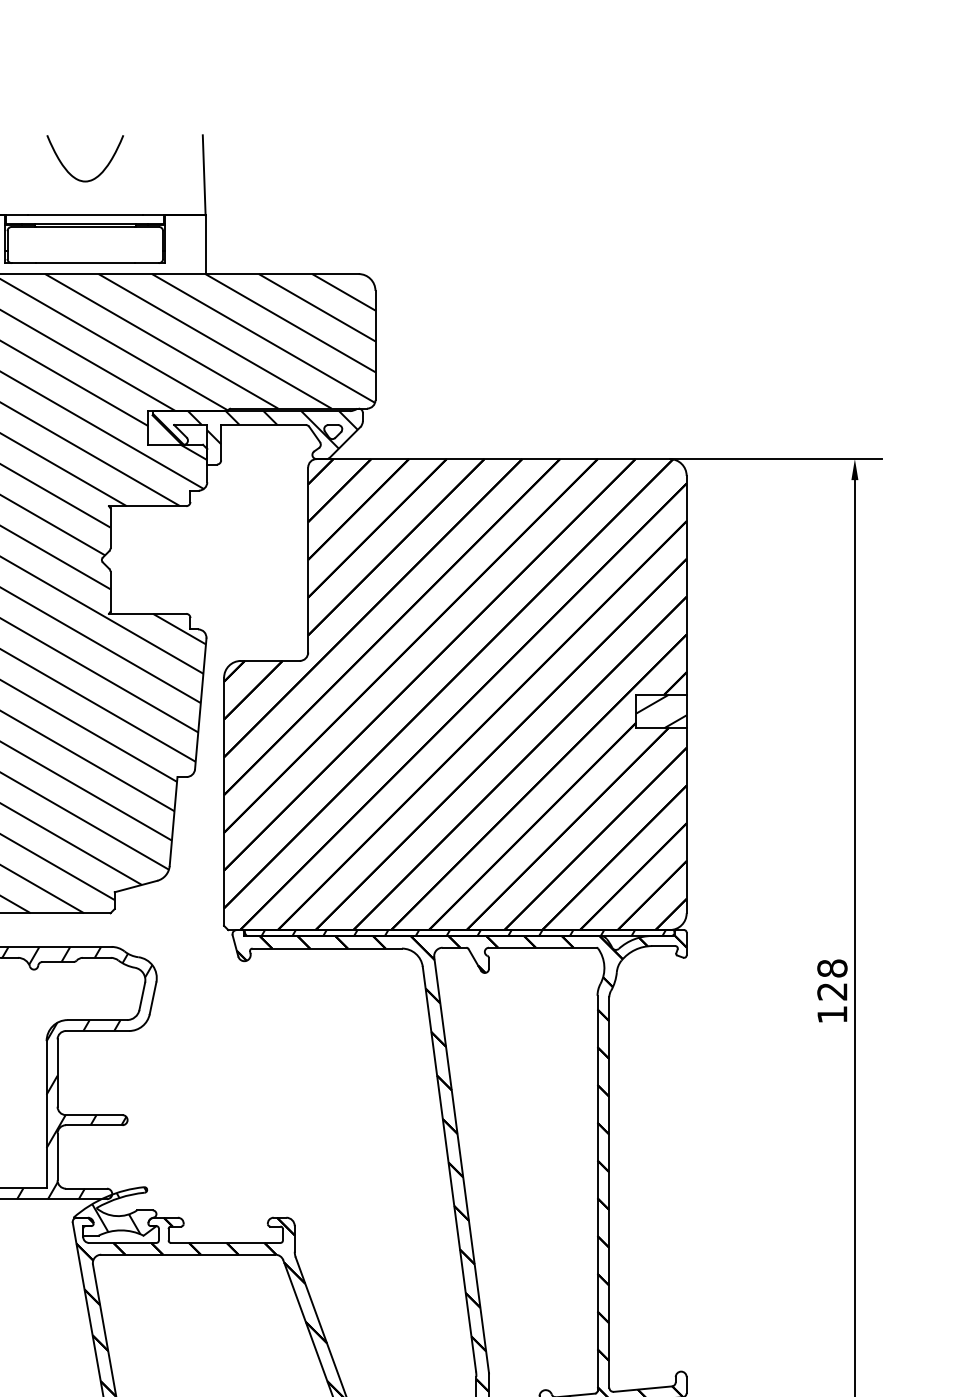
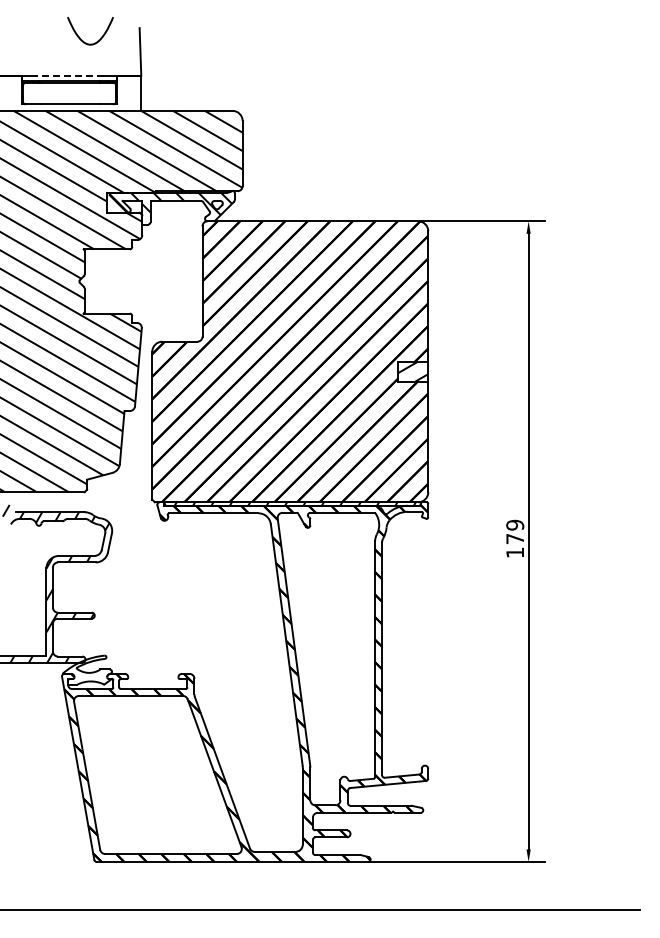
curve: (71, 172) -> (82, 39), moved
line: (85, 214) -> (69, 75), solid -> dashed
text: (832, 979) -> (515, 531), 128 -> 179
hatch: (118, 1210) -> (89, 669), removed

